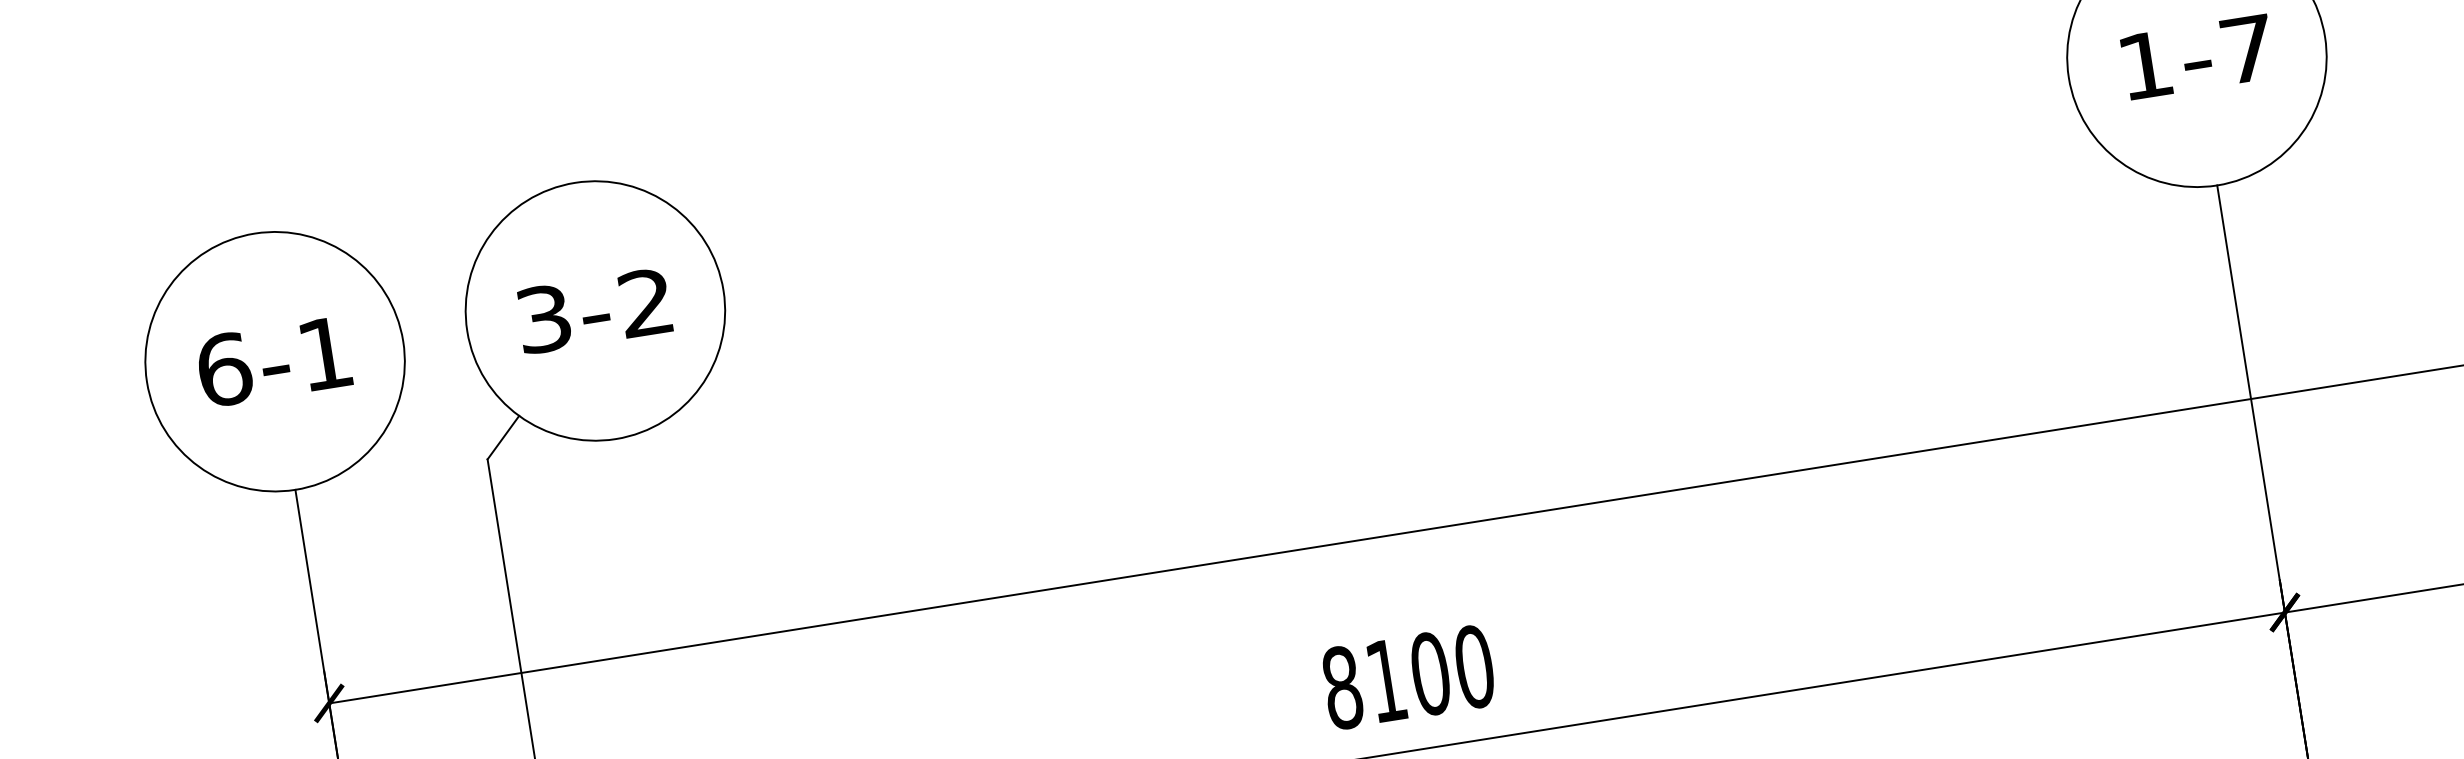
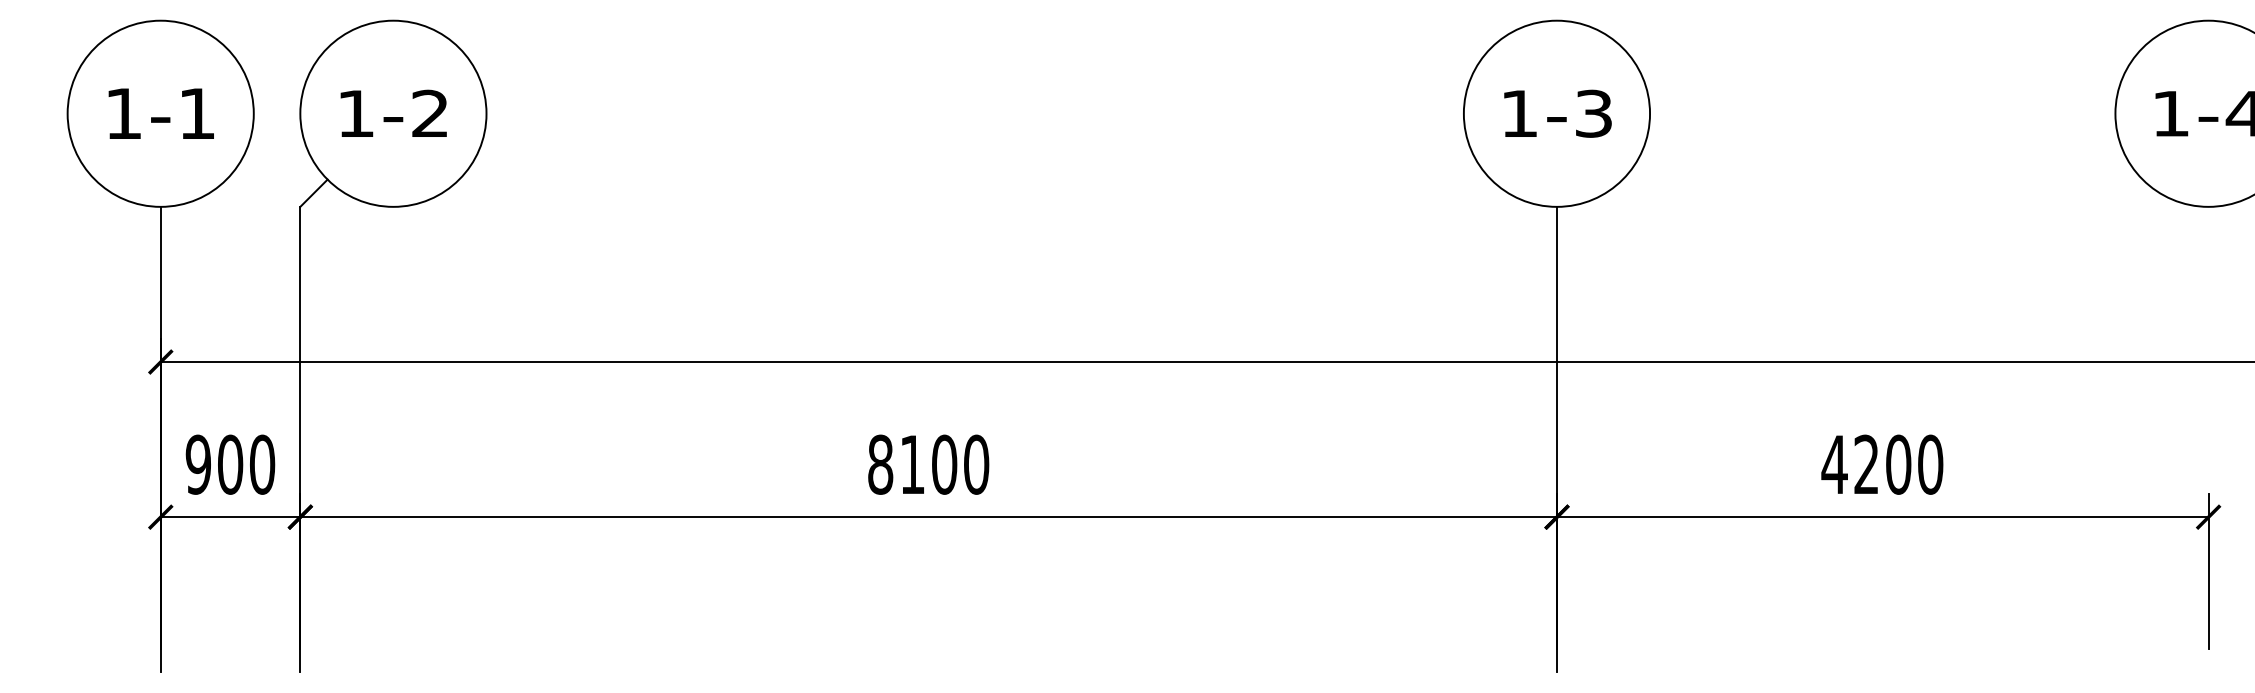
text: (2247, 48) -> (1593, 113), 1-7 -> 1-3
text: (543, 318) -> (355, 113), 3-2 -> 1-2
text: (223, 369) -> (123, 113), 6-1 -> 1-1

